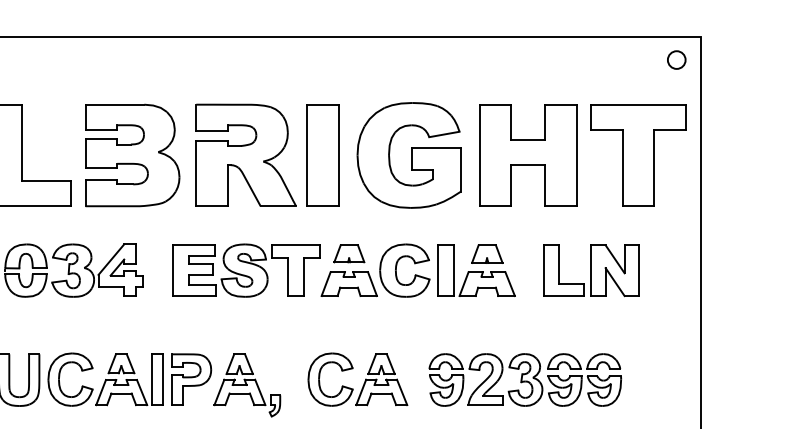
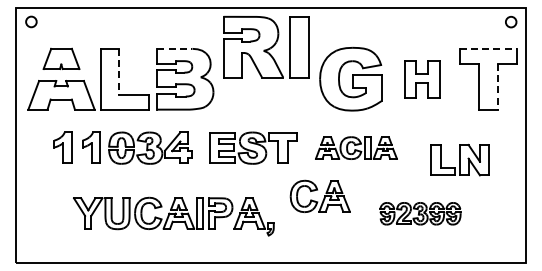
line: (114, 104) -> (174, 48), solid -> dashed
line: (638, 104) -> (488, 48), solid -> dashed
line: (22, 142) -> (119, 71), solid -> dashed
part: (268, 154) -> (266, 46), moved
part: (526, 155) -> (421, 79), size x0.6
line: (653, 167) -> (497, 86), solid -> dashed
part: (418, 269) -> (356, 147), size x0.7
part: (590, 269) -> (459, 159), moved
part: (356, 378) -> (319, 195), moved
part: (525, 379) -> (420, 213), size x0.7

